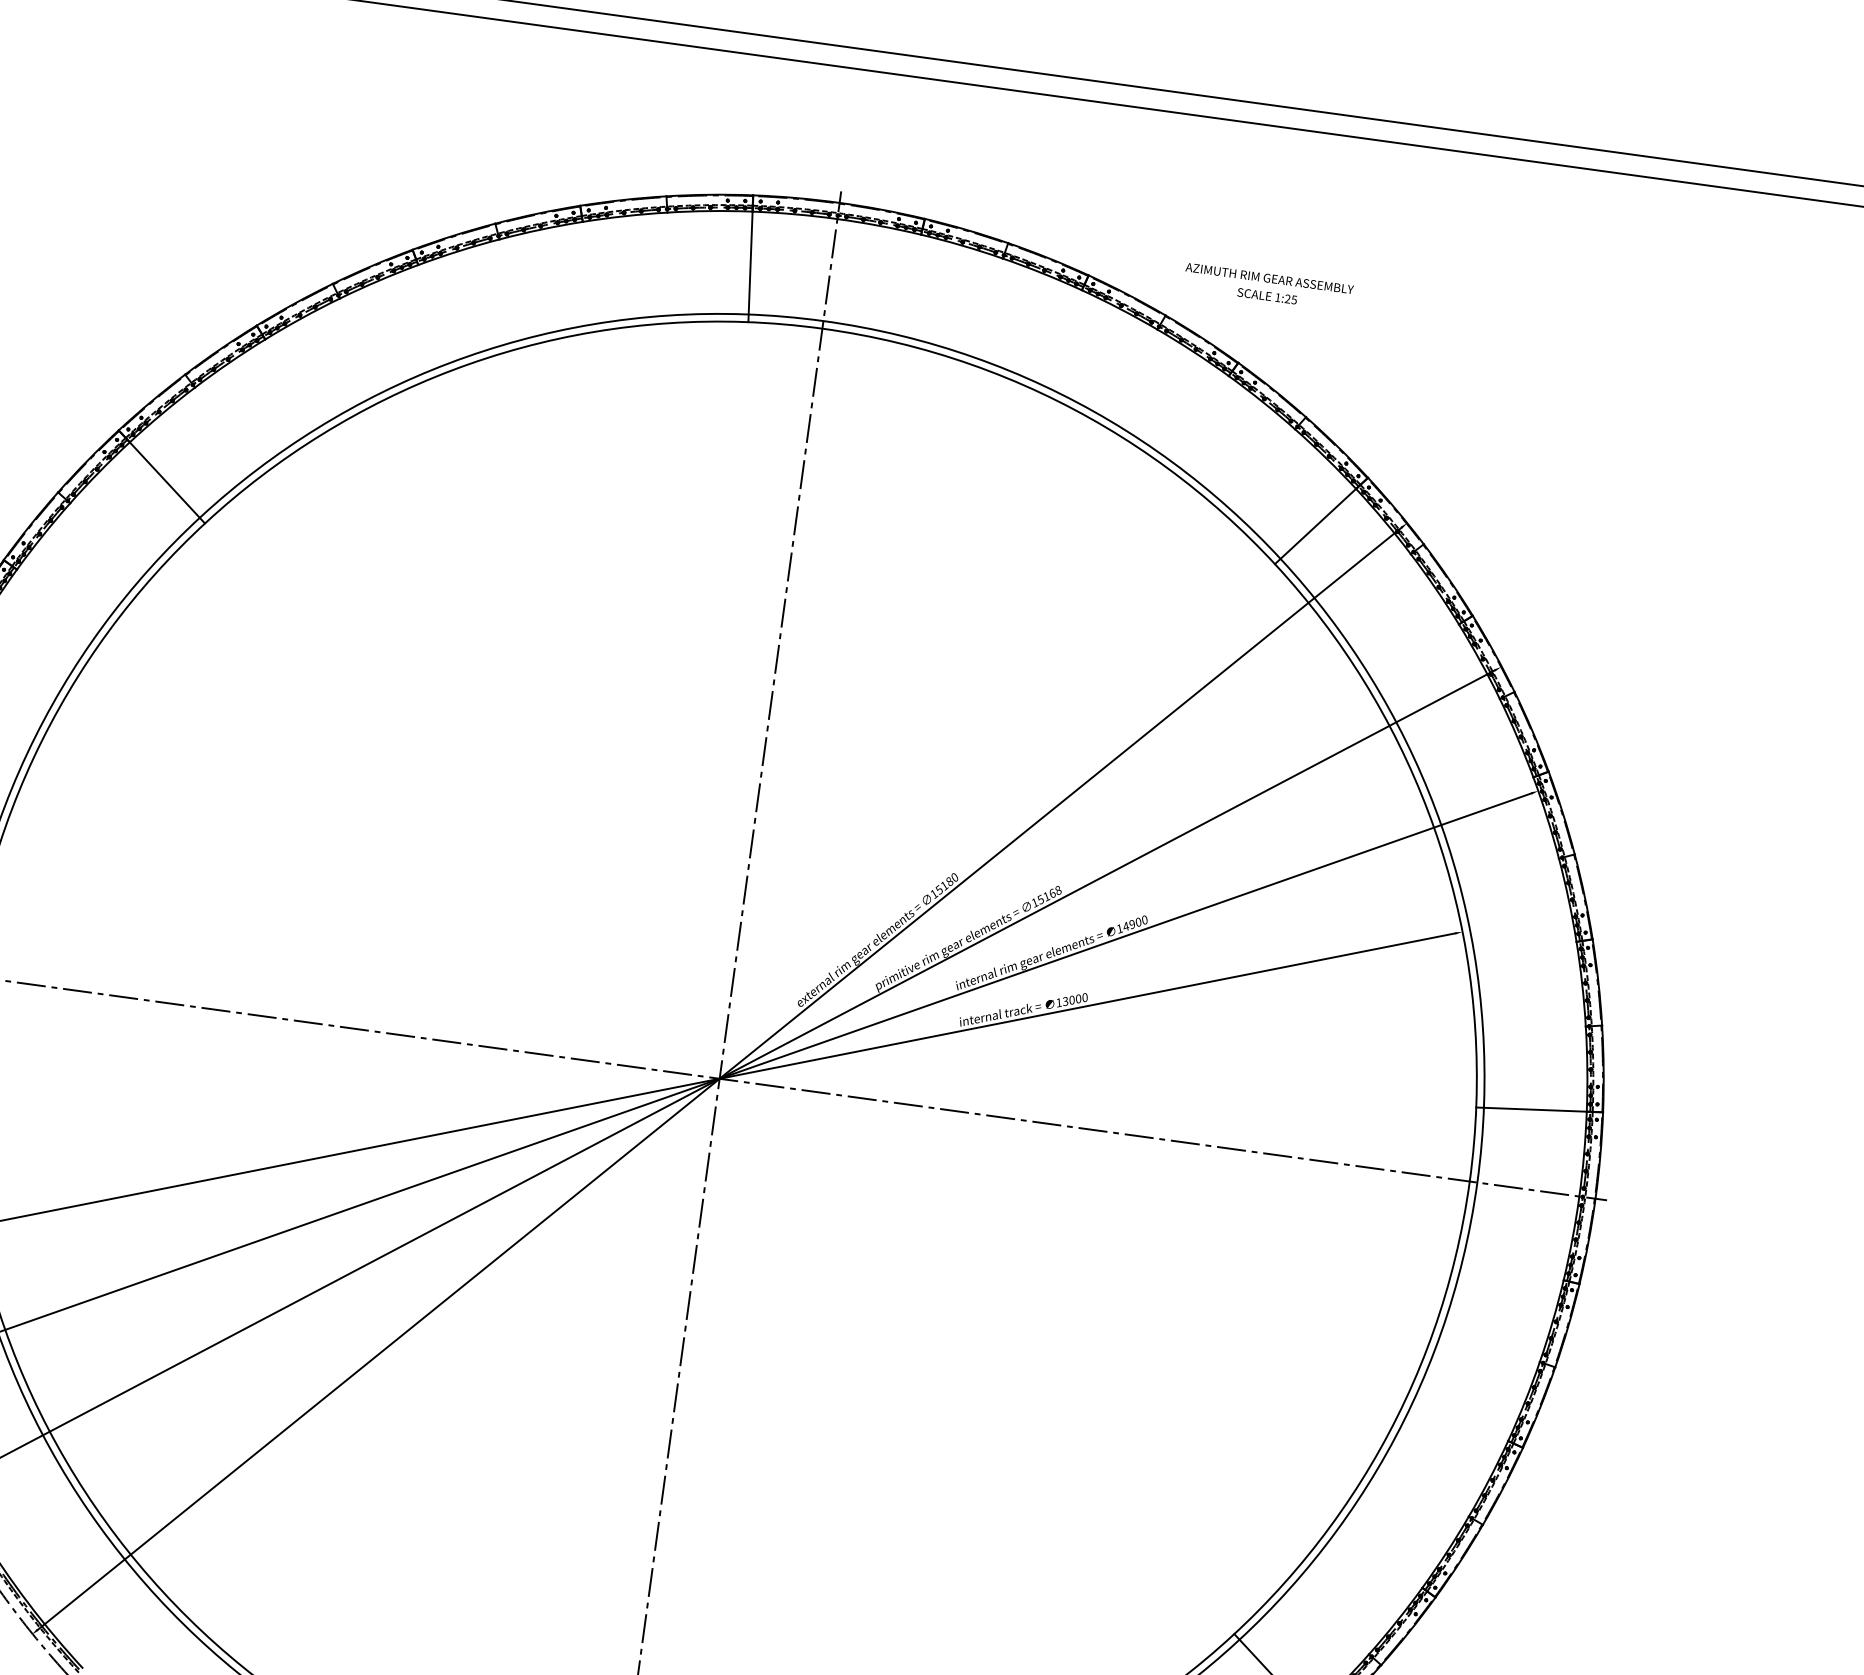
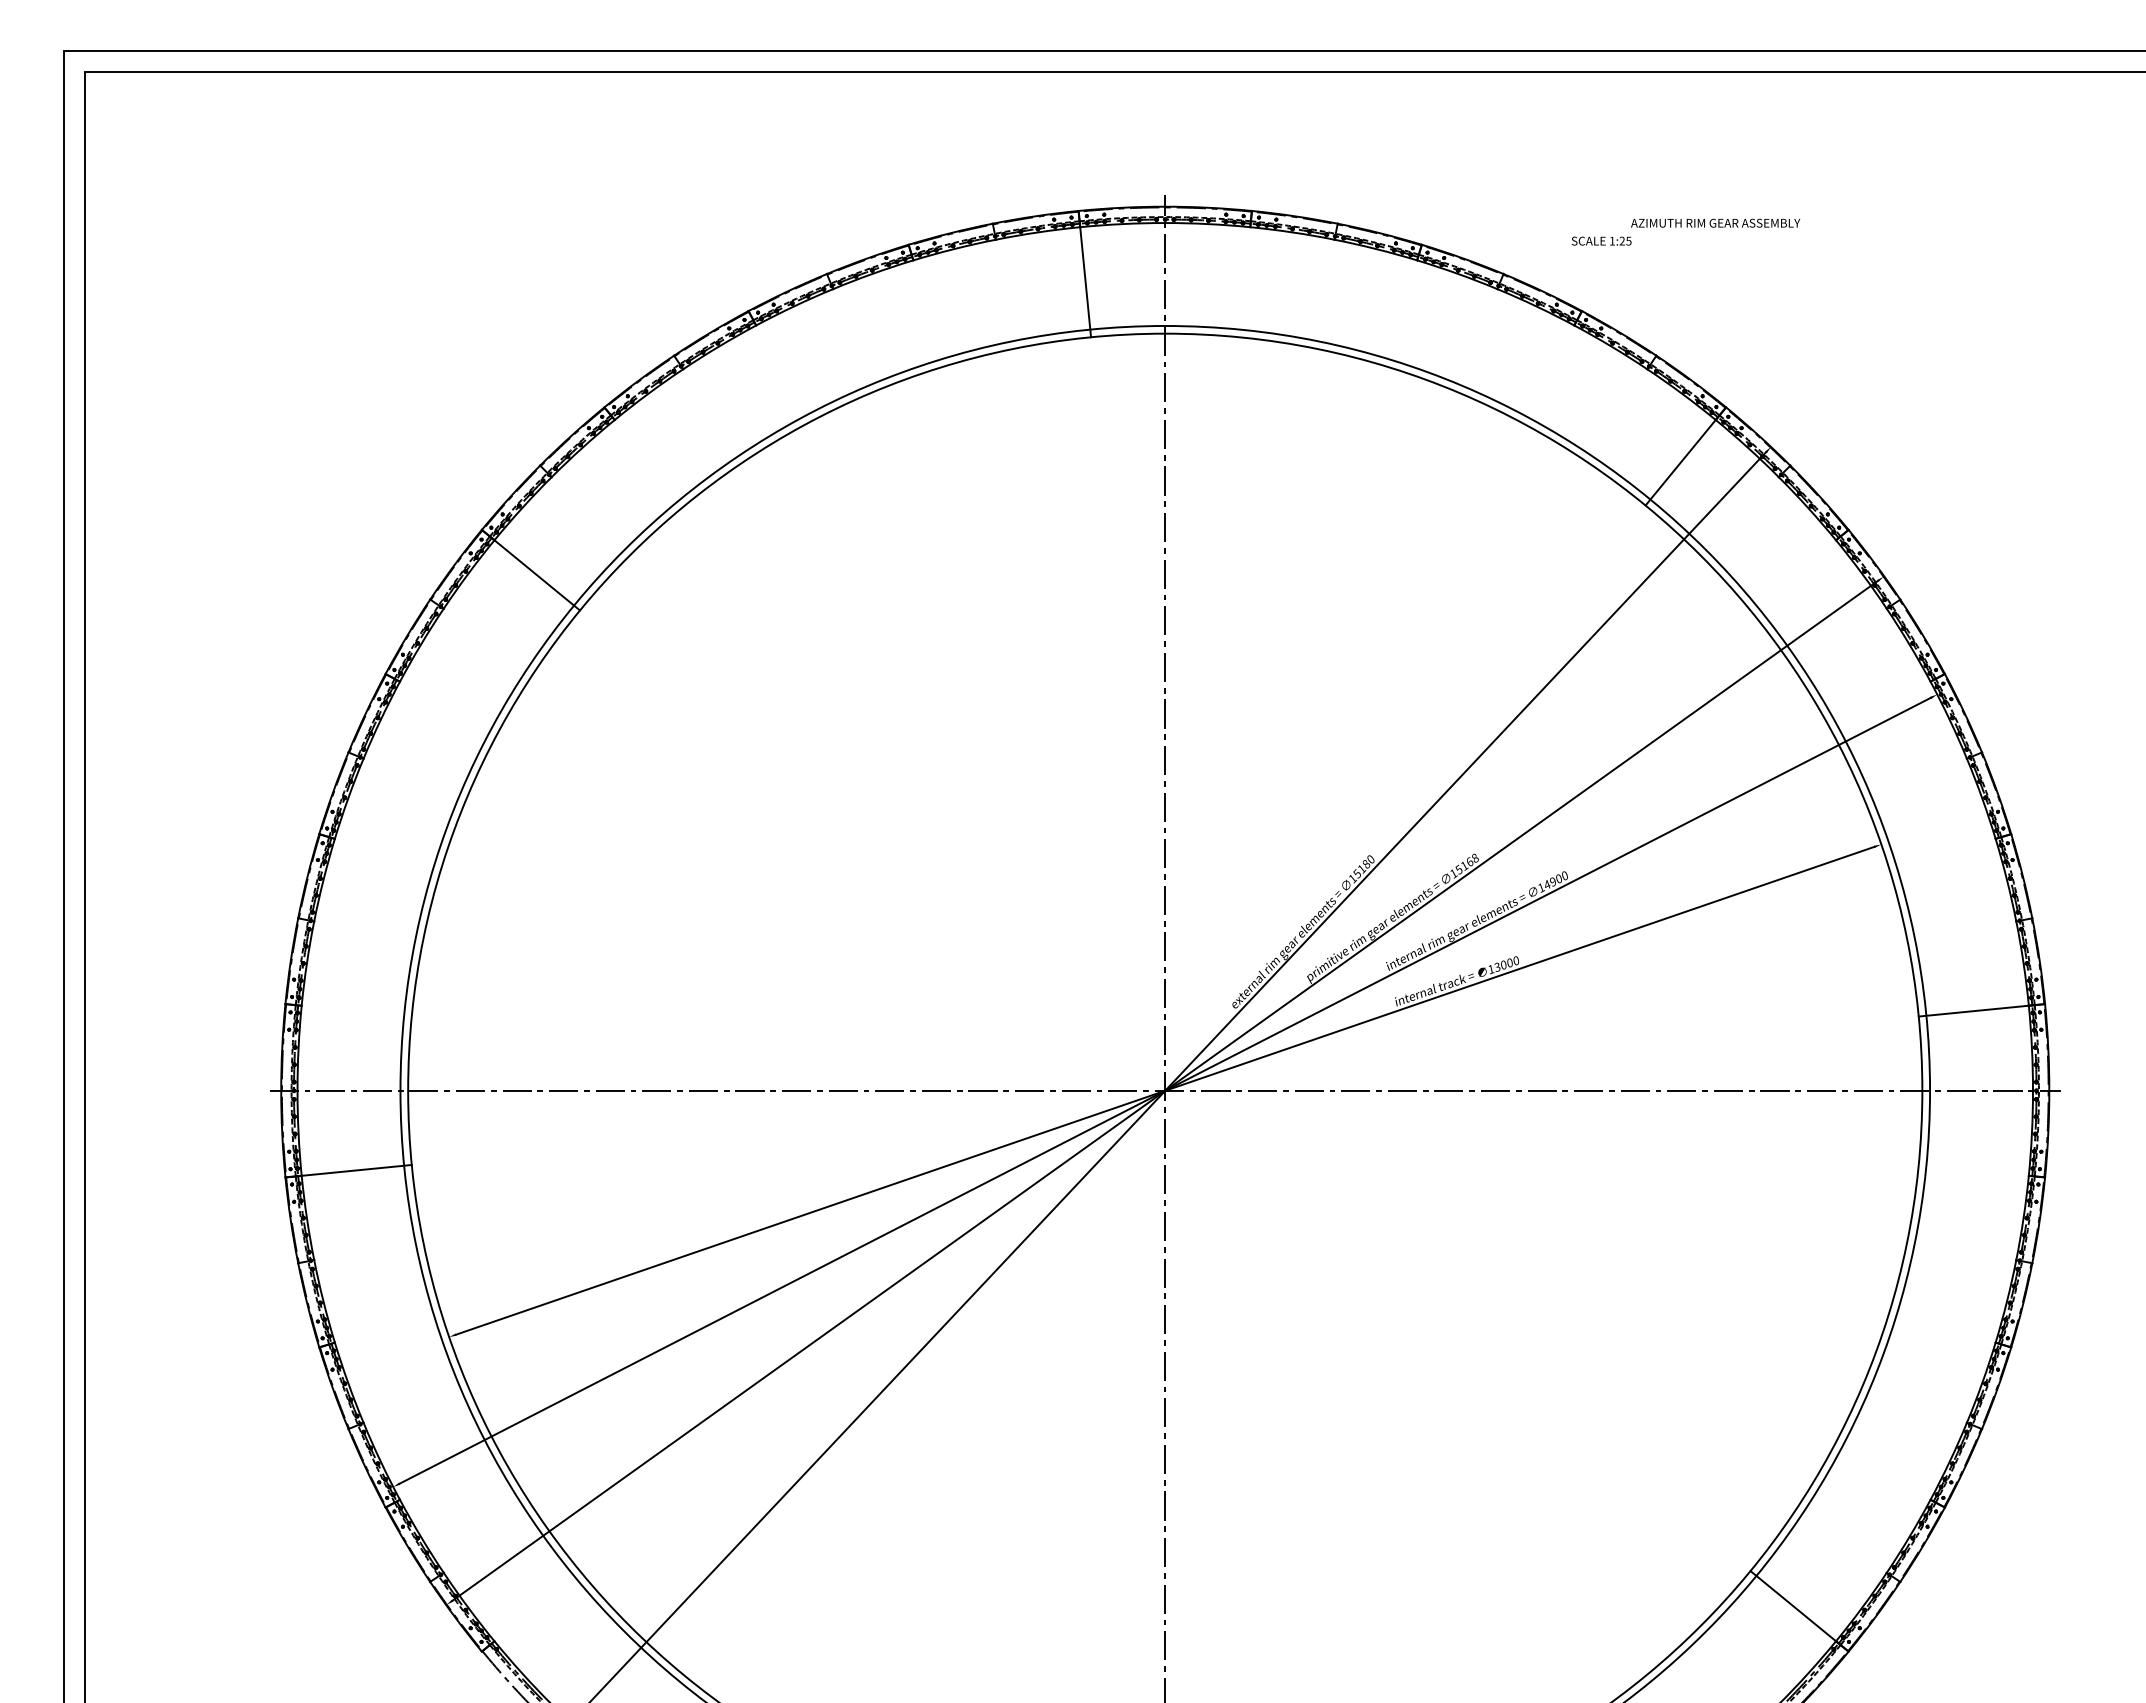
text: (1269, 277) -> (1715, 222), moved

